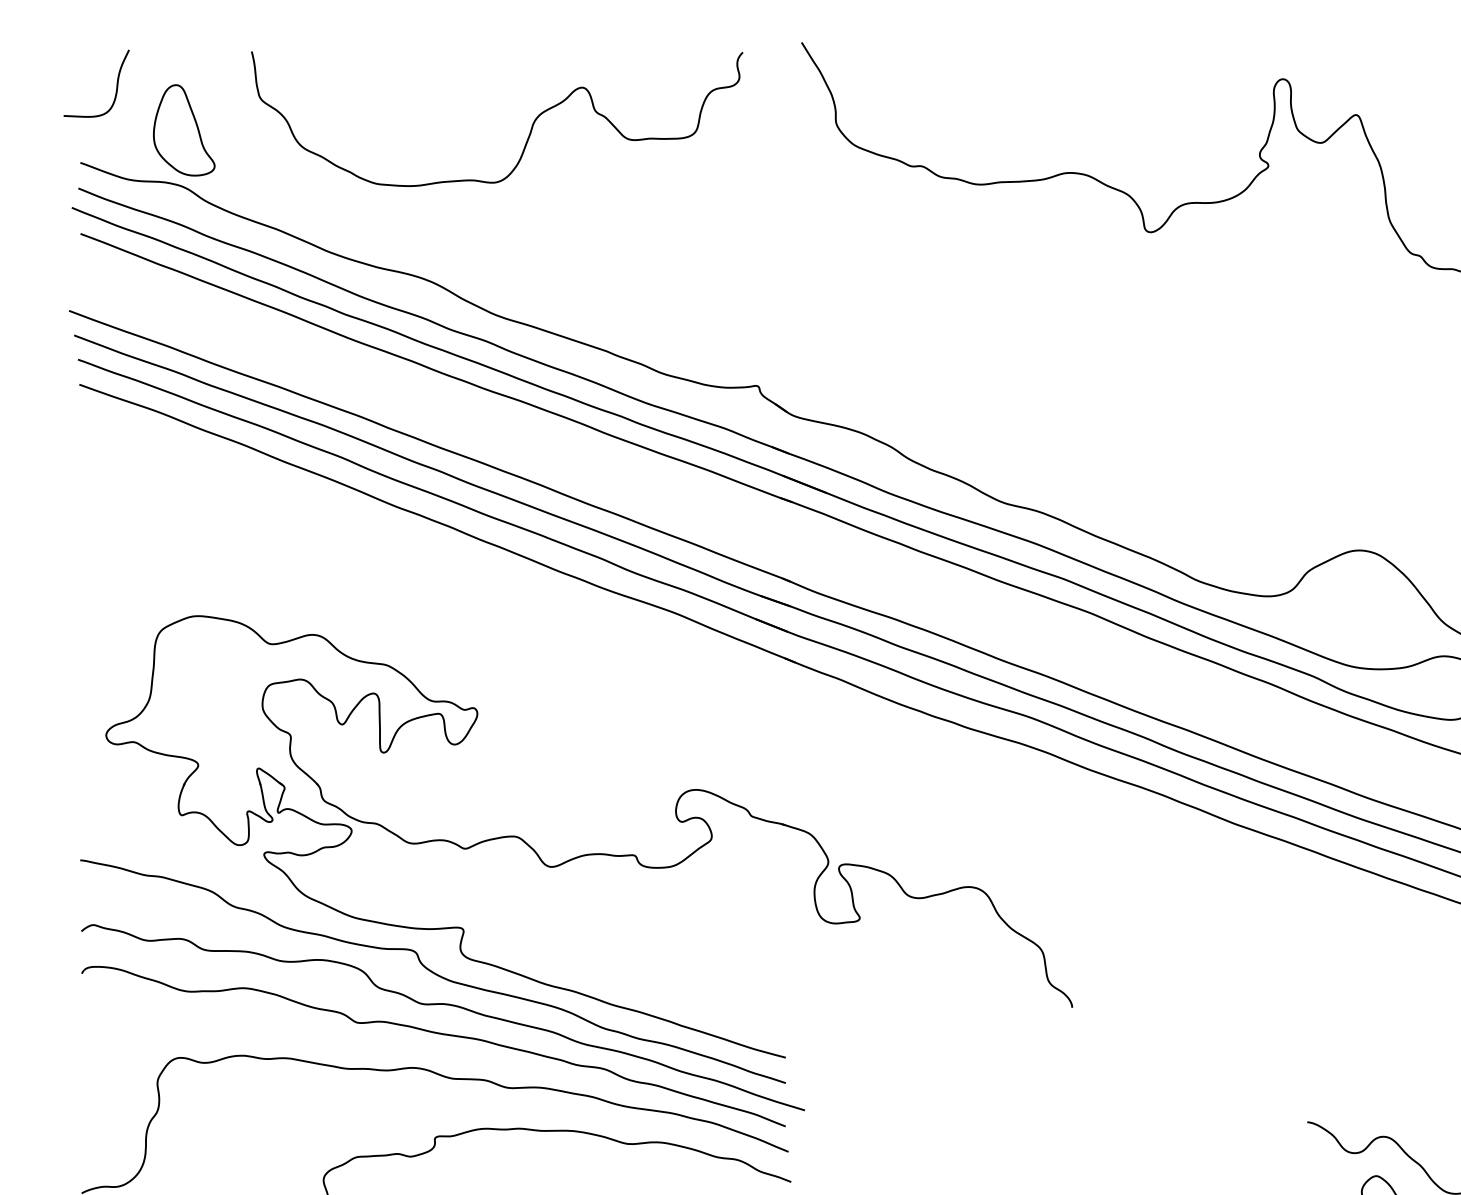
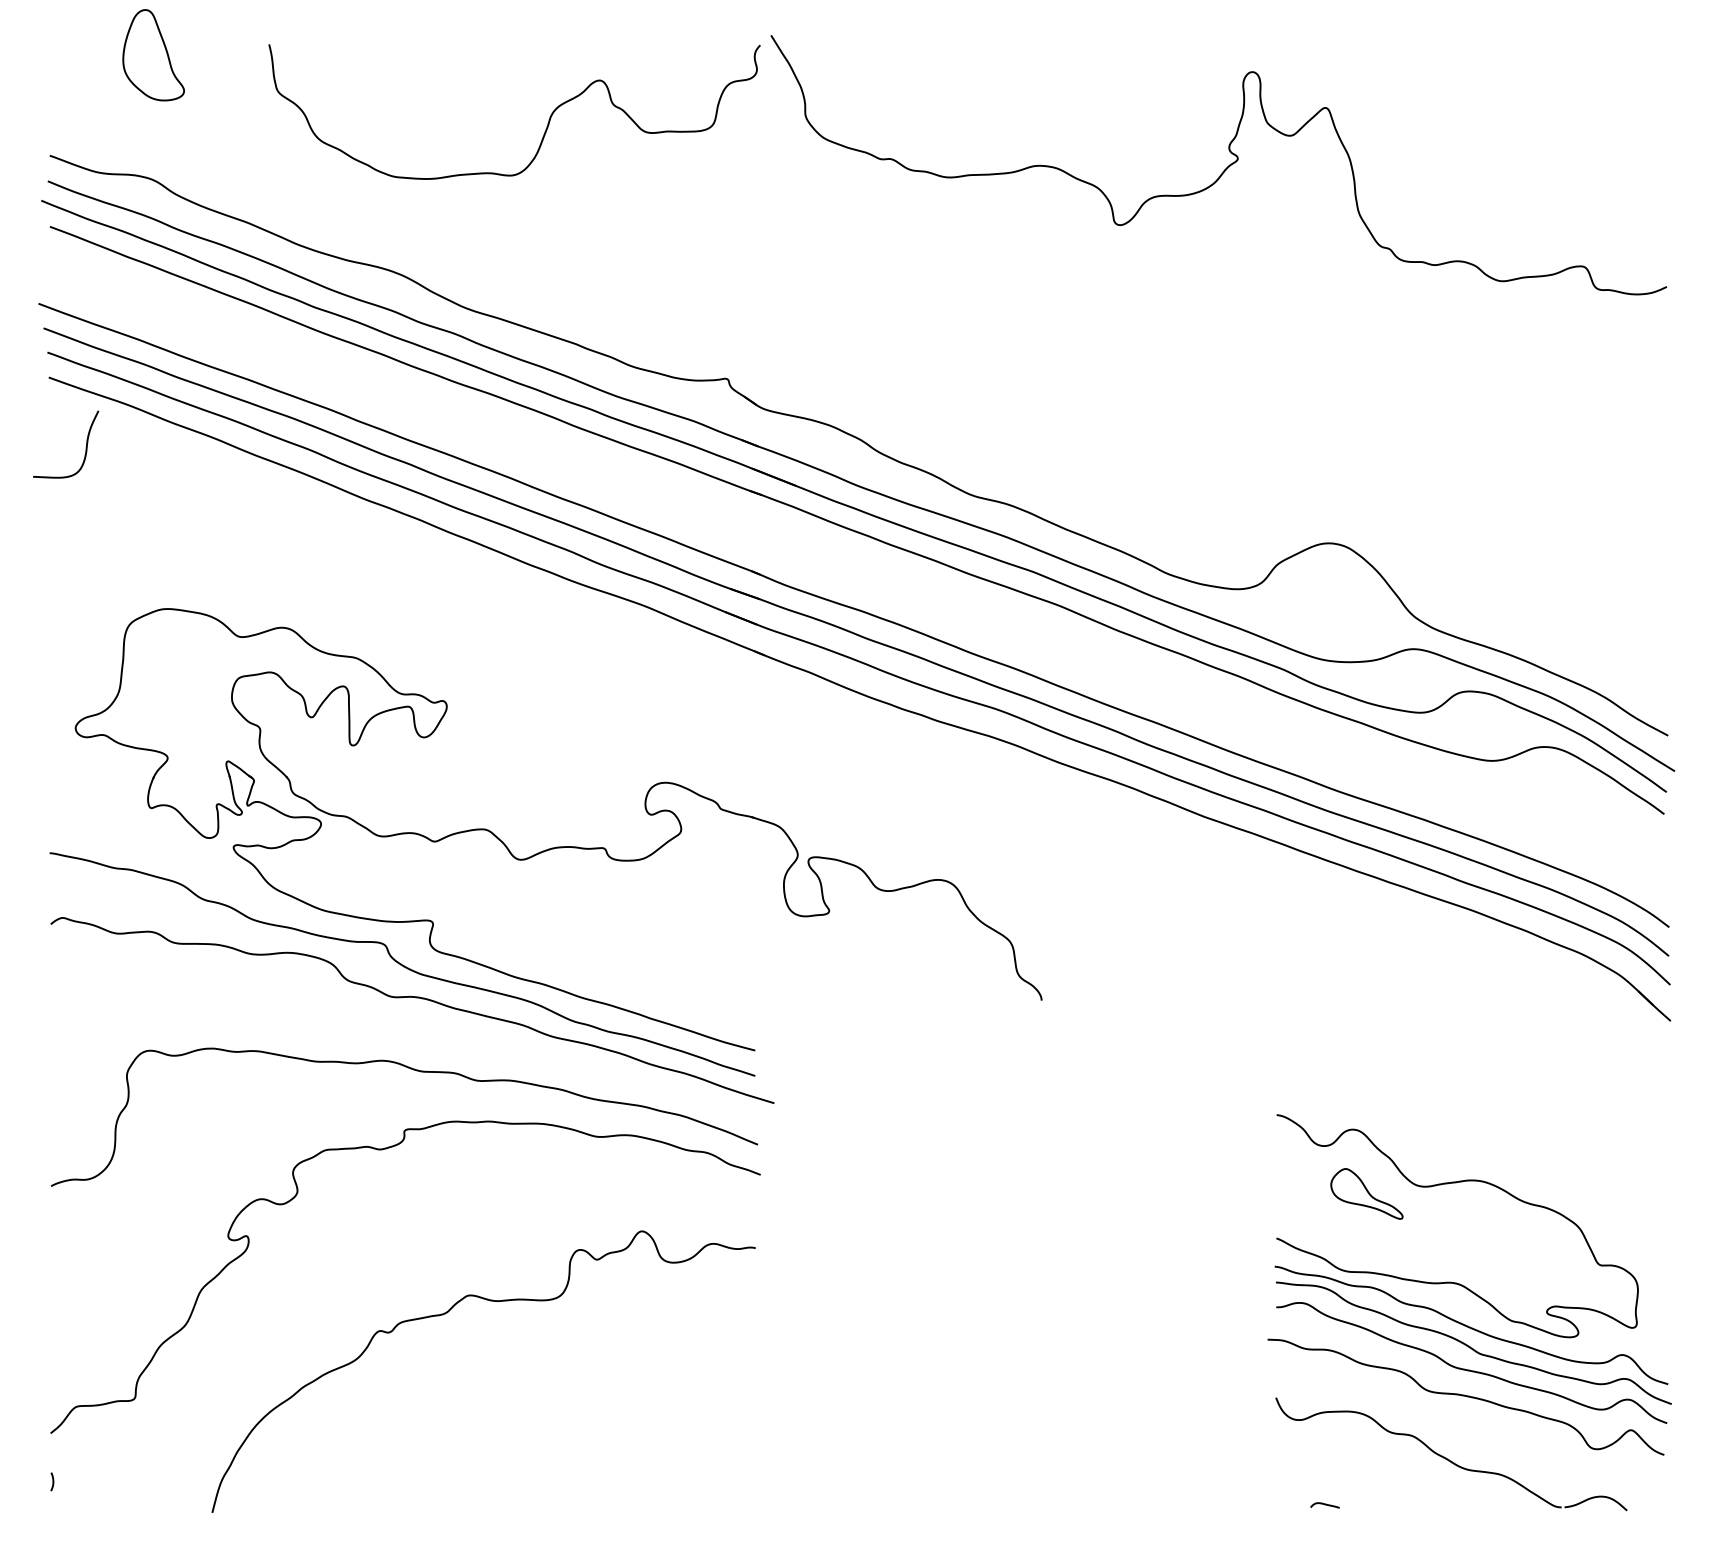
curve: (116, 86) -> (85, 447), moved
part: (184, 130) -> (153, 55), moved
curve: (530, 130) -> (547, 123), moved
part: (433, 1033) -> (402, 1026), removed

